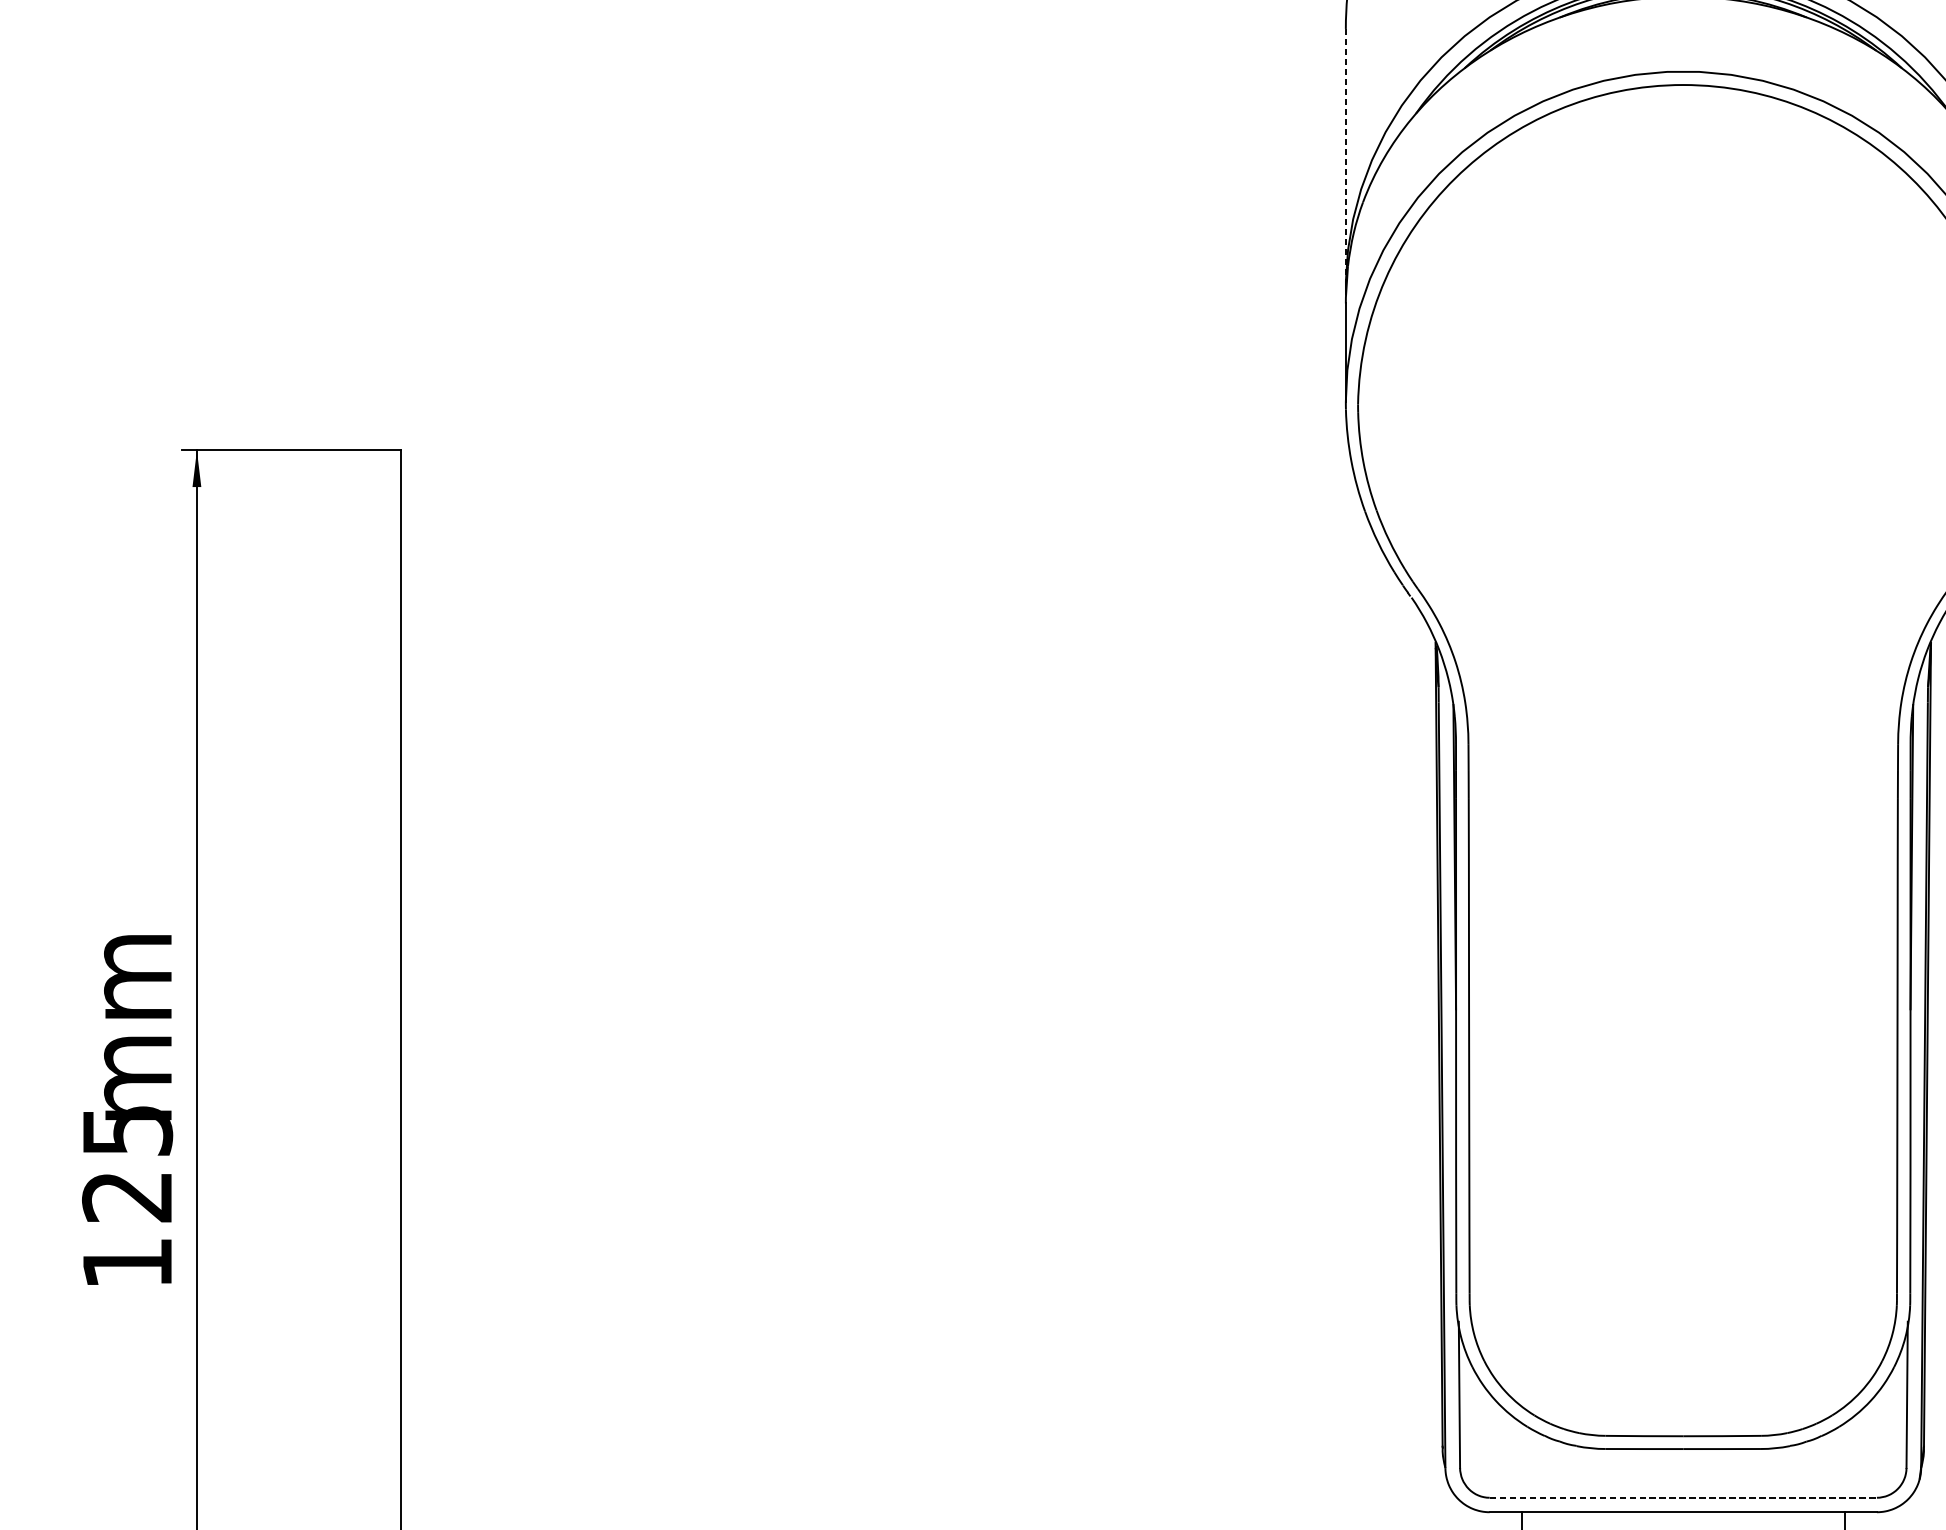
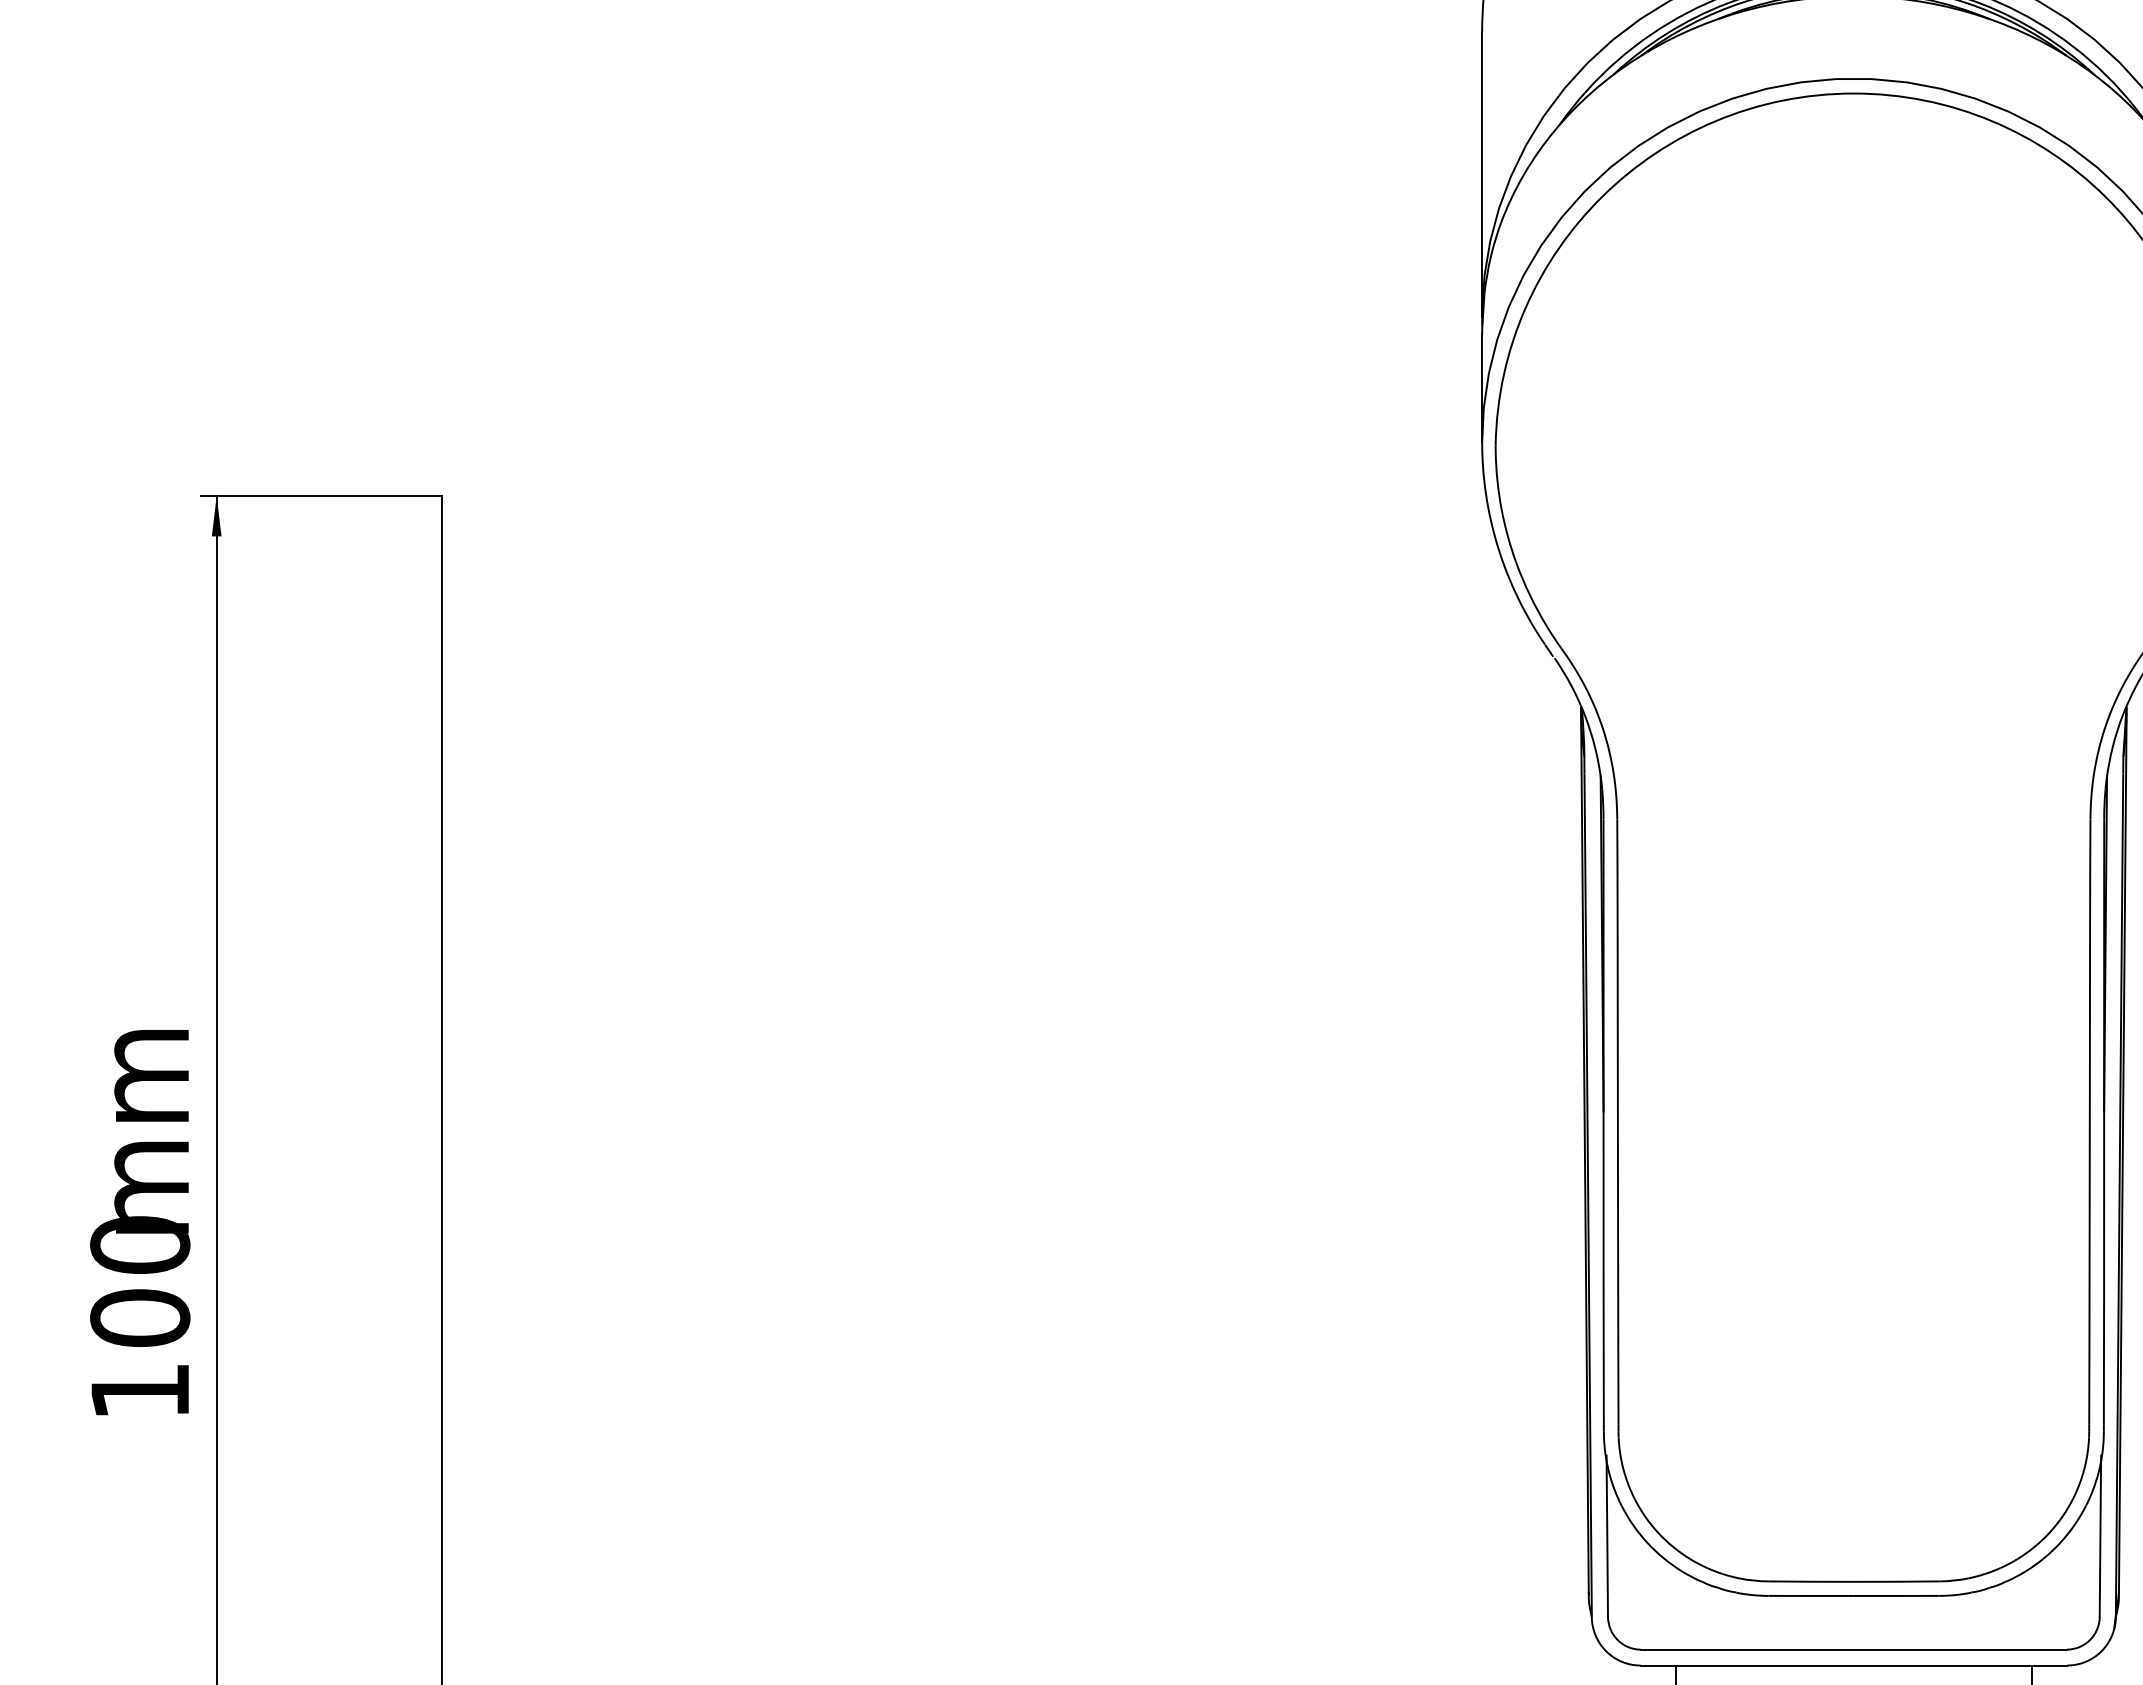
line: (1346, 158) -> (1482, 174), dashed -> solid
text: (127, 1163) -> (140, 1281), 125 -> 100
line: (1683, 1497) -> (1854, 1649), dashed -> solid

